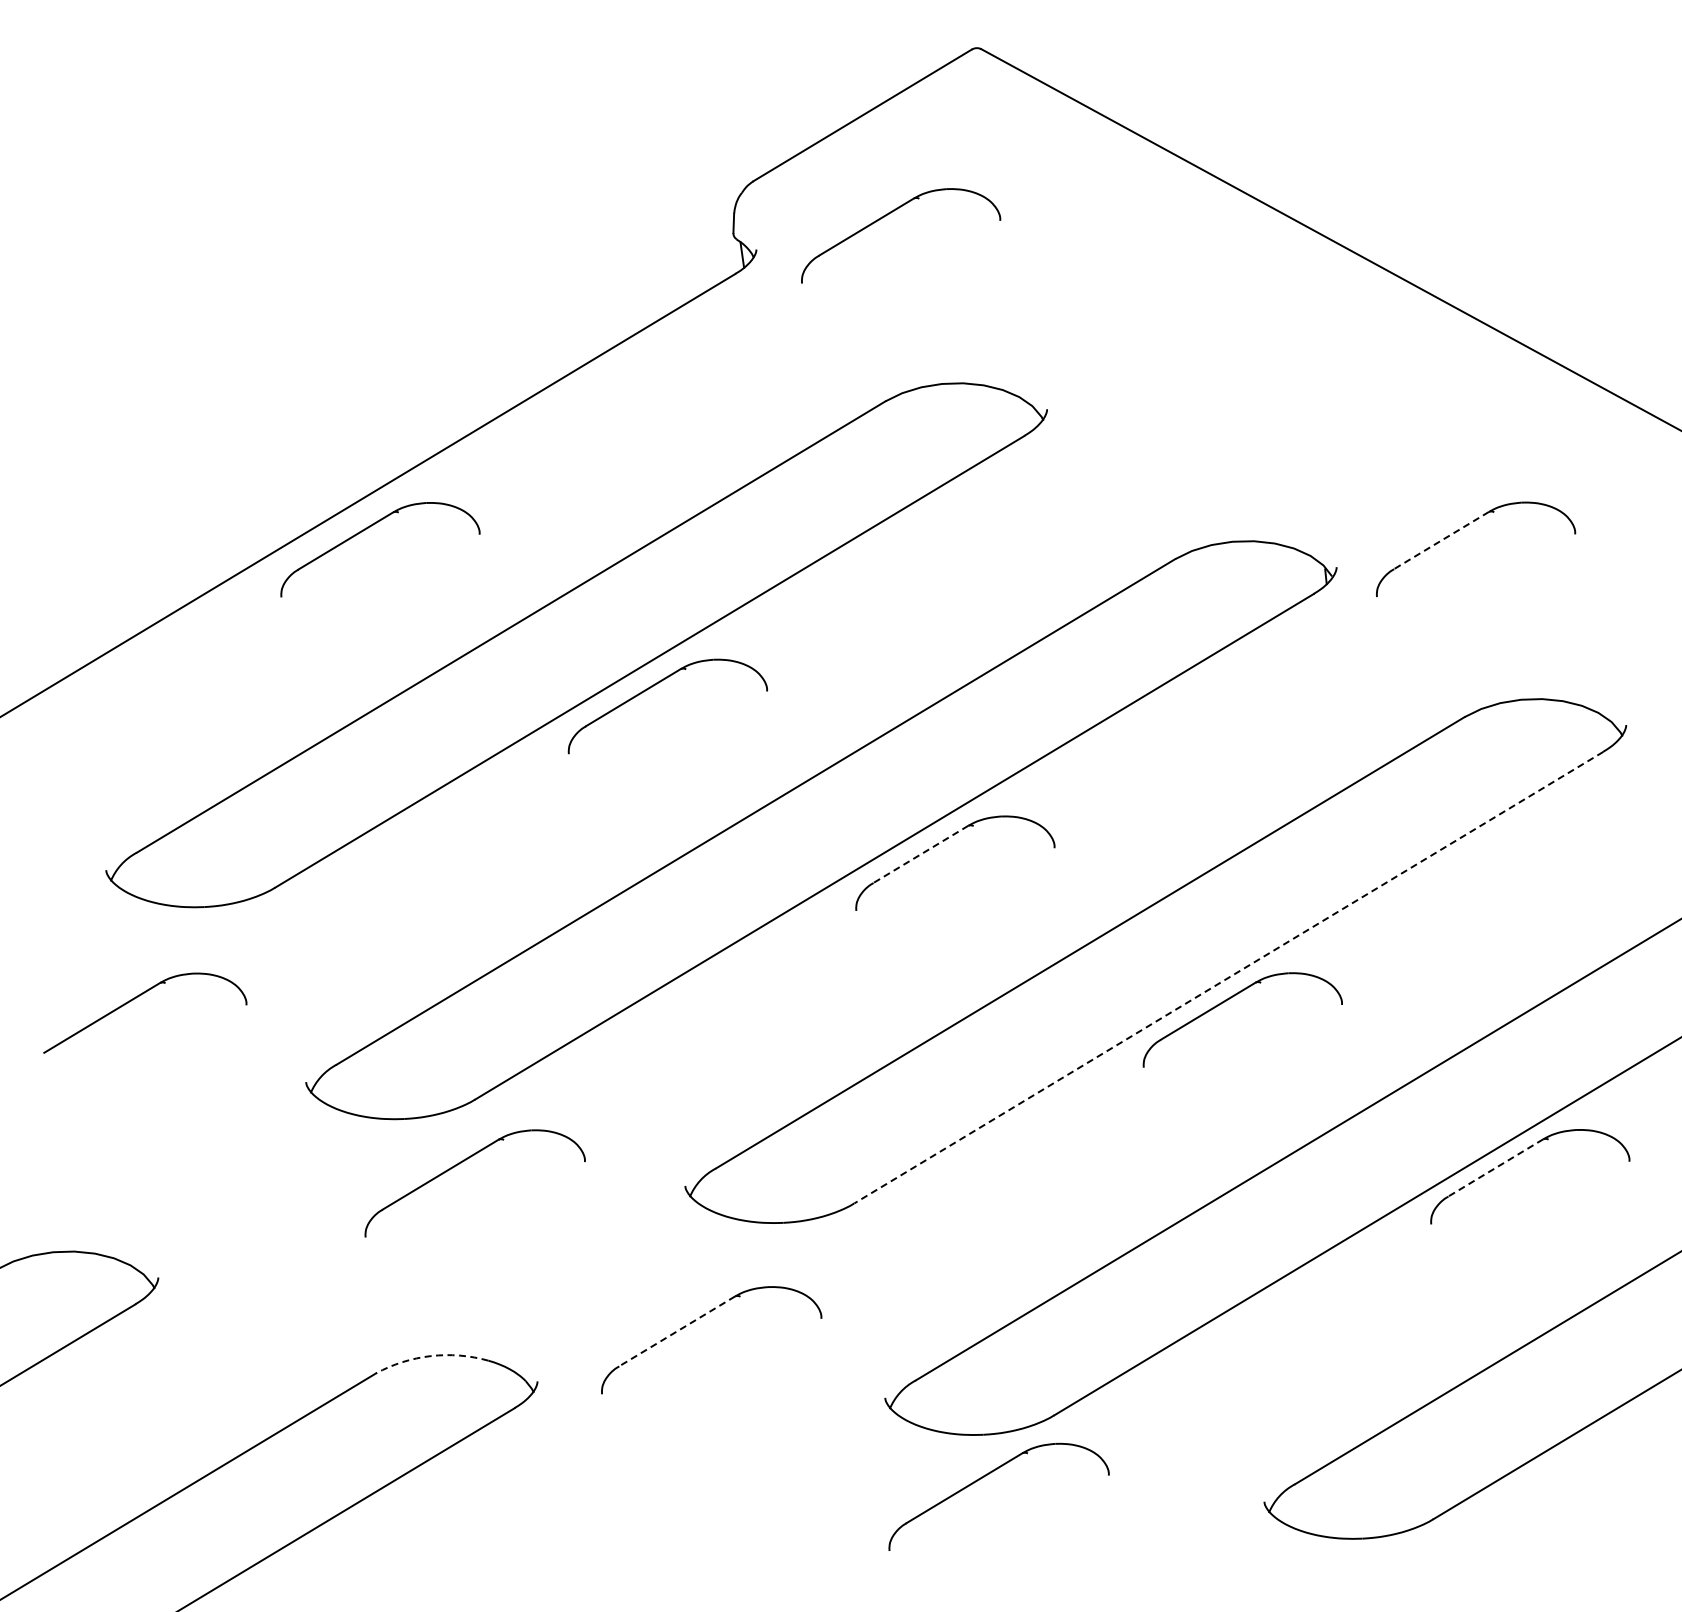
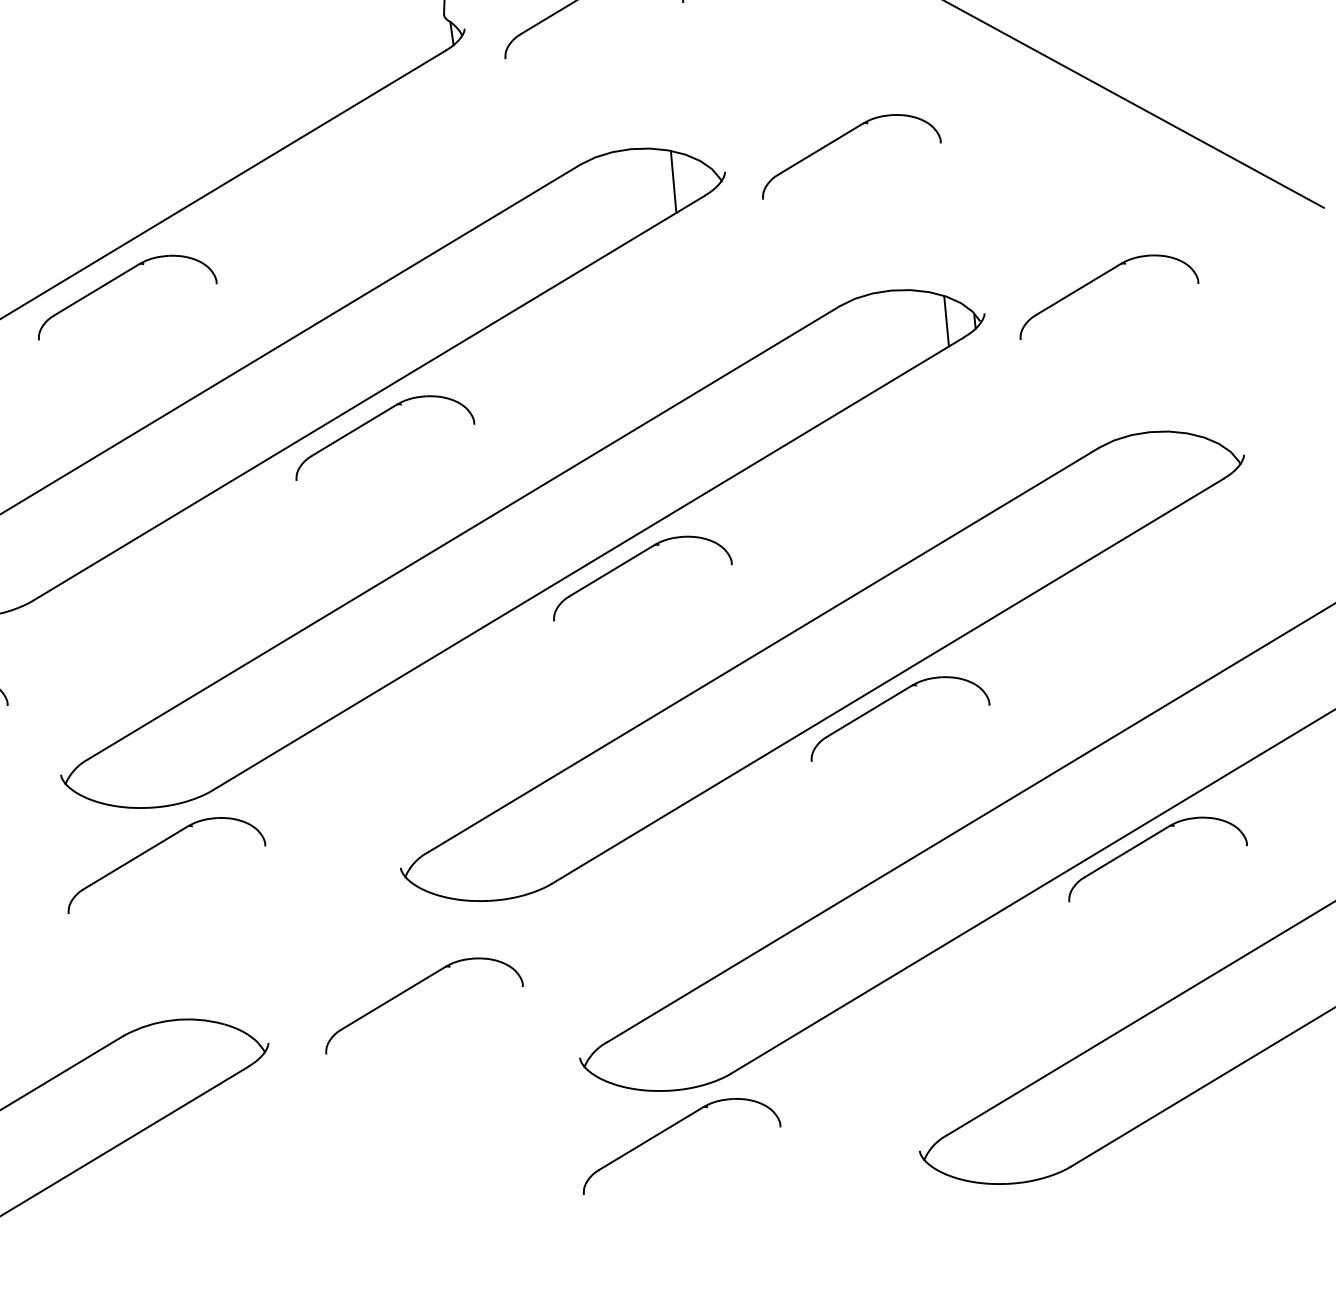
part: (1178, 370) -> (842, 137), added
line: (989, 420) -> (673, 181), added
line: (1441, 540) -> (1078, 289), dashed -> solid
line: (1293, 576) -> (945, 321), added
line: (920, 854) -> (611, 570), dashed -> solid
line: (1228, 977) -> (887, 681), dashed -> solid
part: (461, 1163) -> (154, 847), moved
line: (1495, 1168) -> (1126, 852), dashed -> solid
line: (677, 1331) -> (393, 998), dashed -> solid
arc: (430, 1356) -> (172, 1020), dashed -> solid

